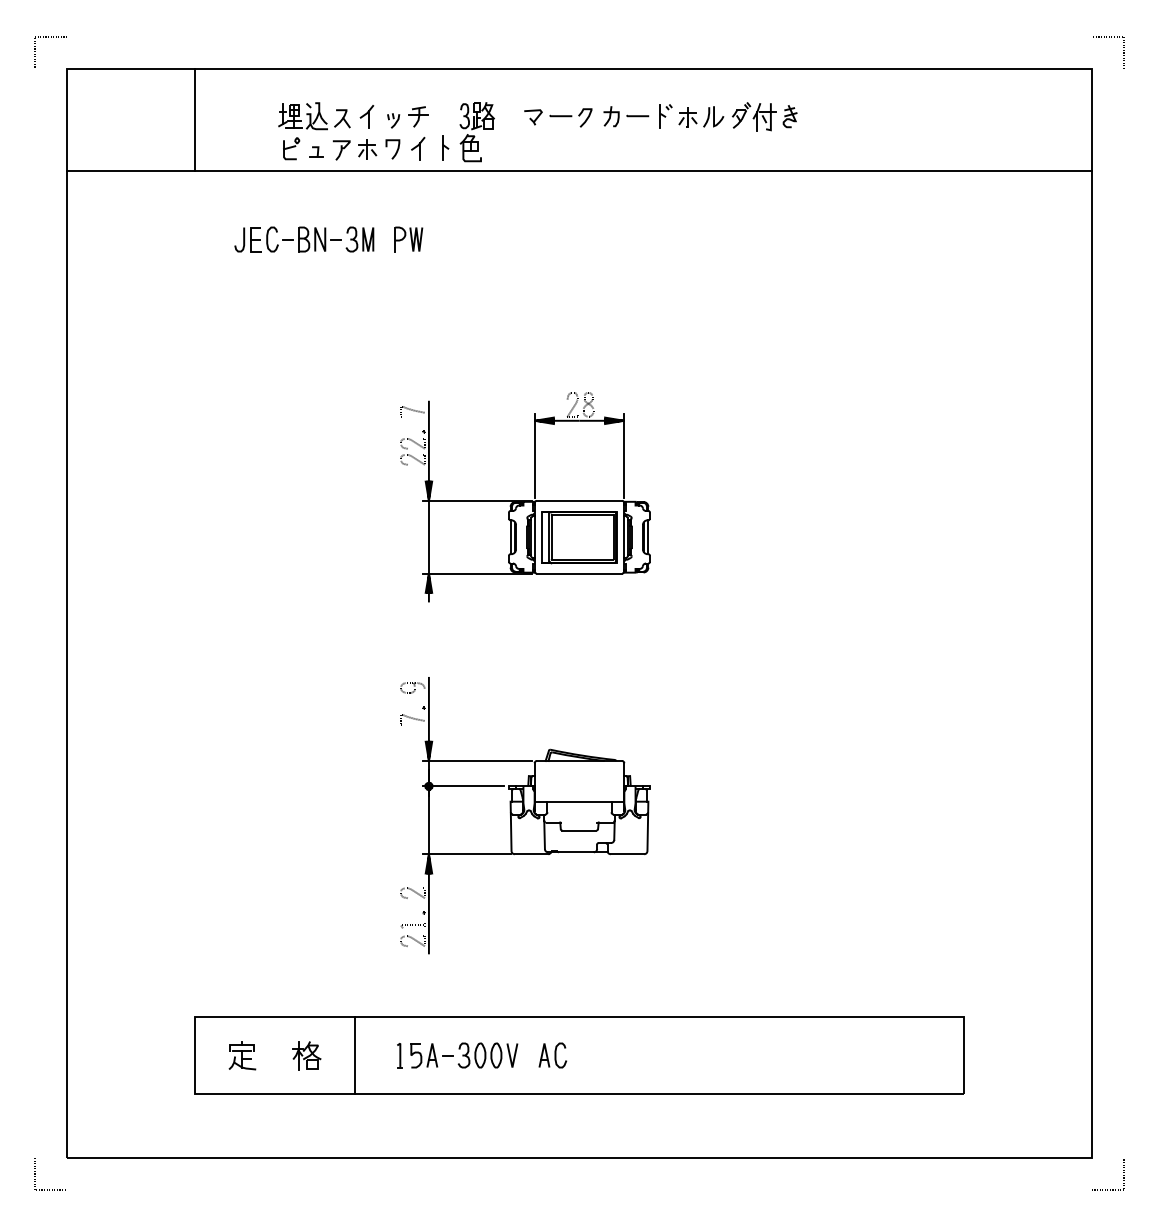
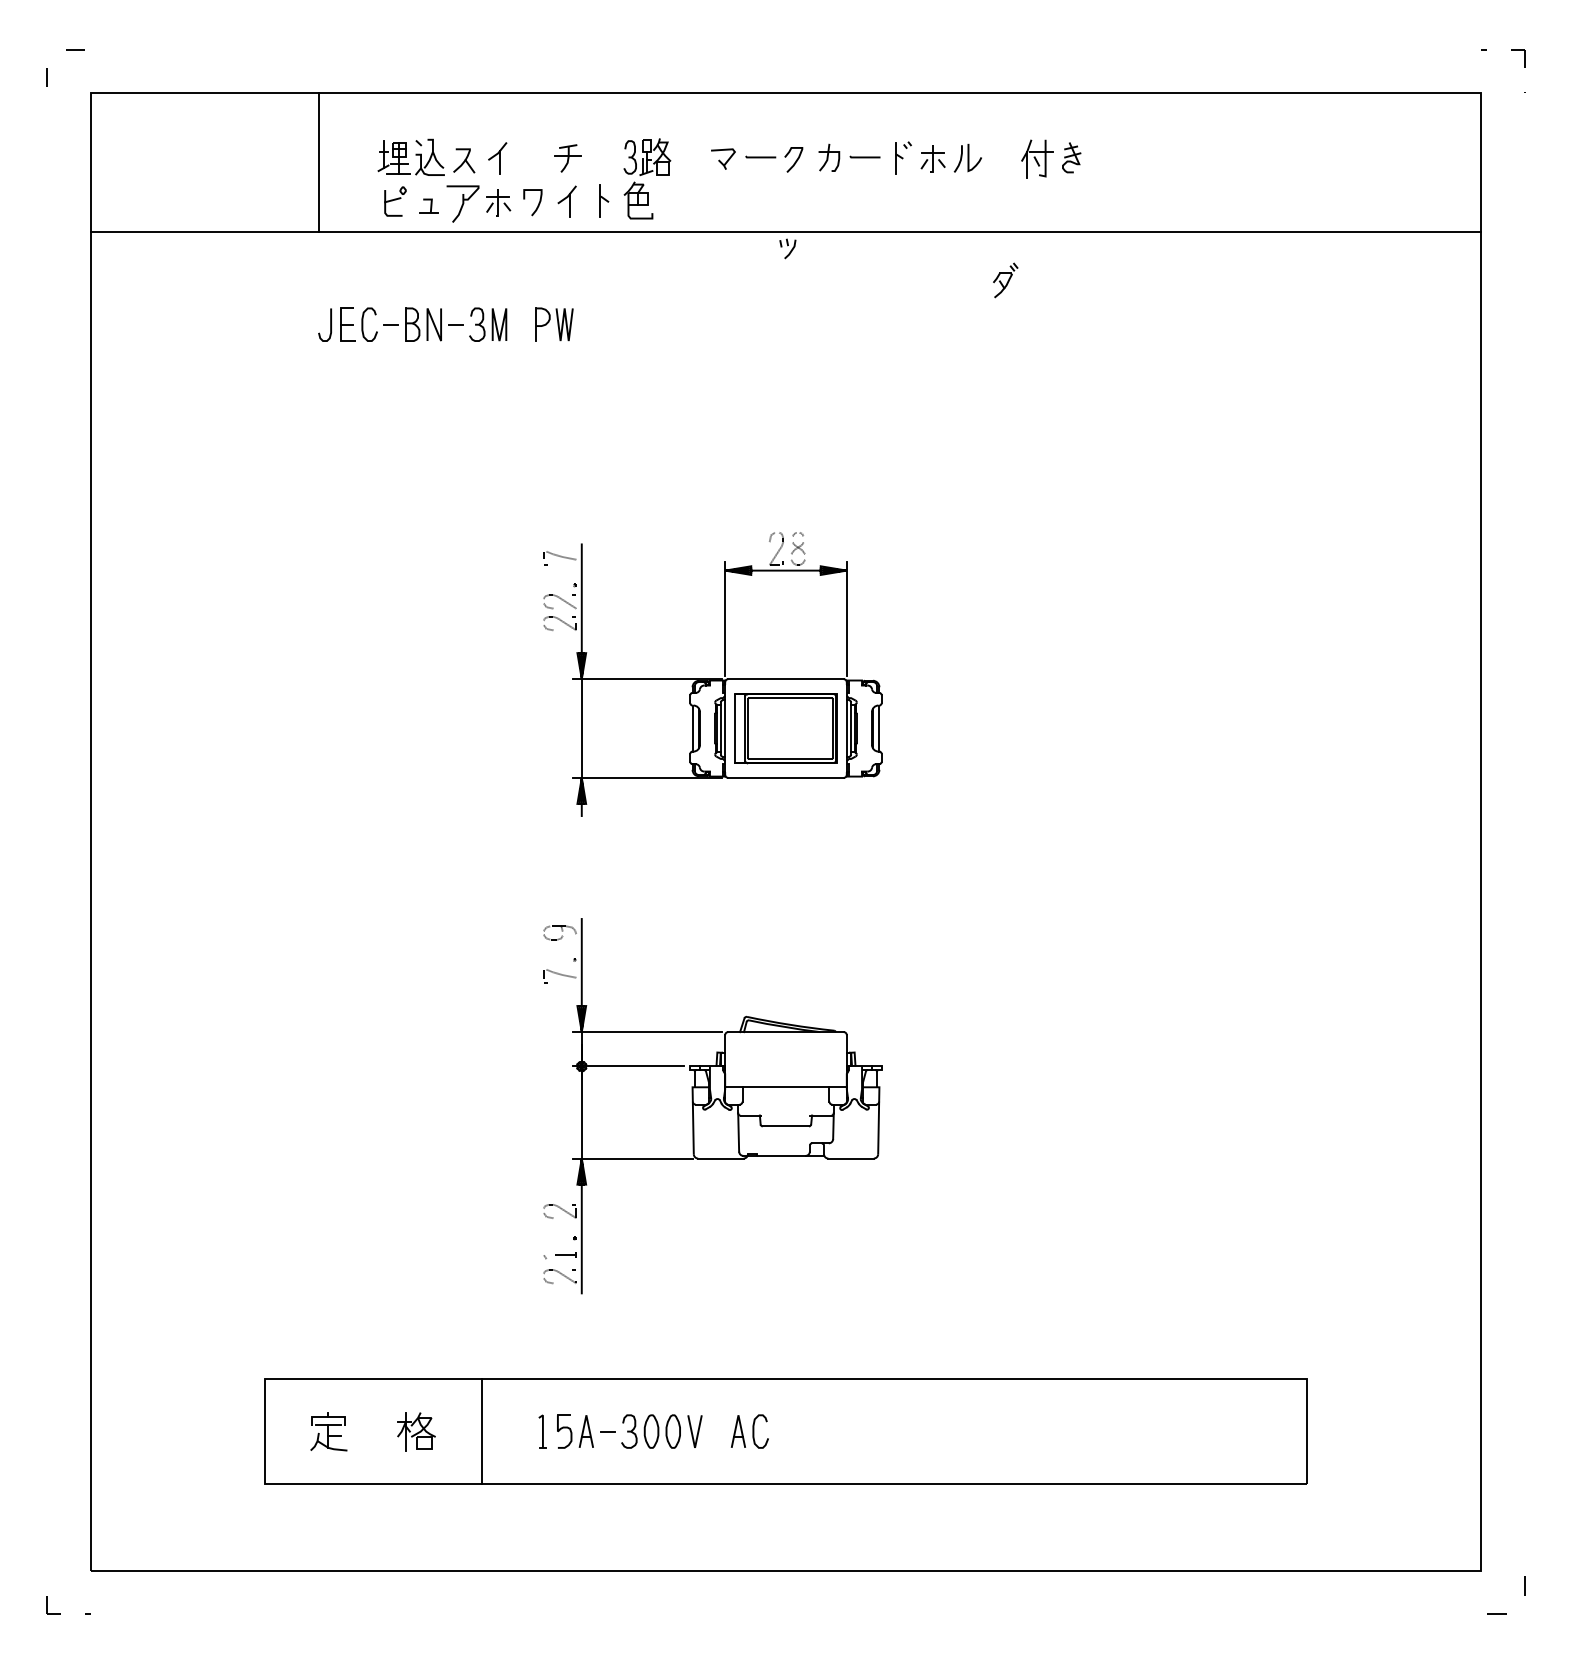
part: (741, 115) -> (1005, 280), moved
line: (195, 119) -> (318, 162), moved
part: (393, 120) -> (787, 248), moved
part: (341, 150) -> (463, 203), size x1.4

